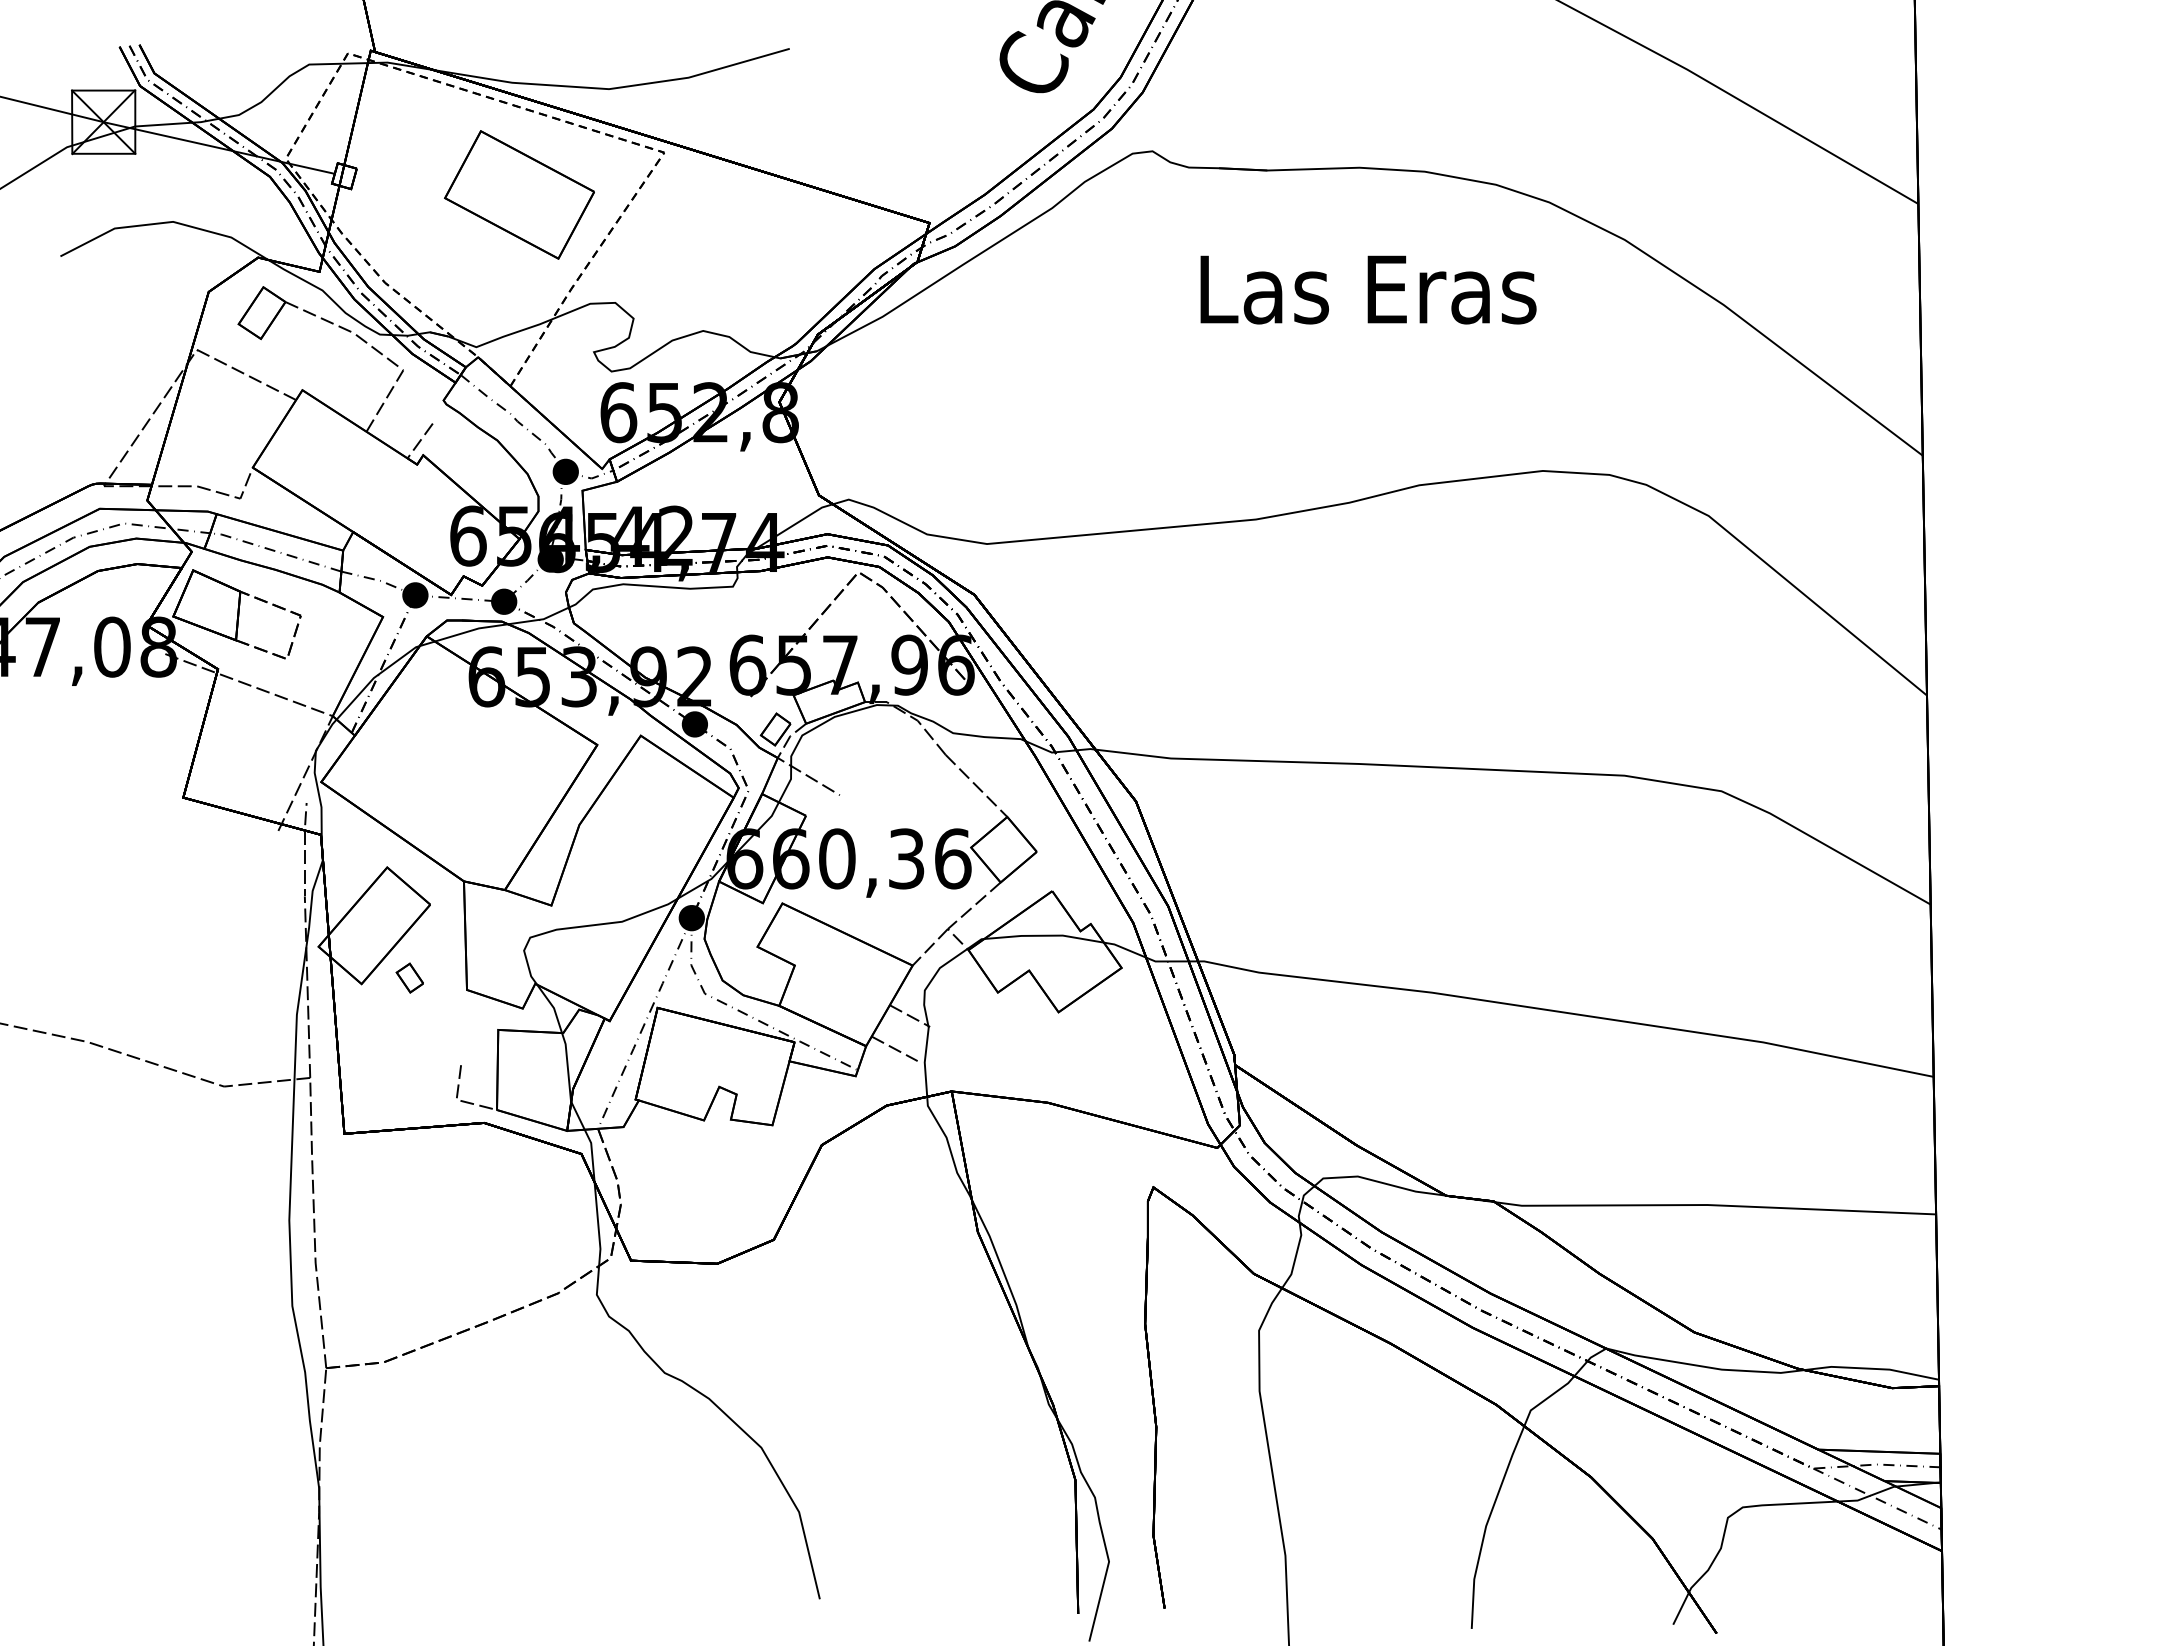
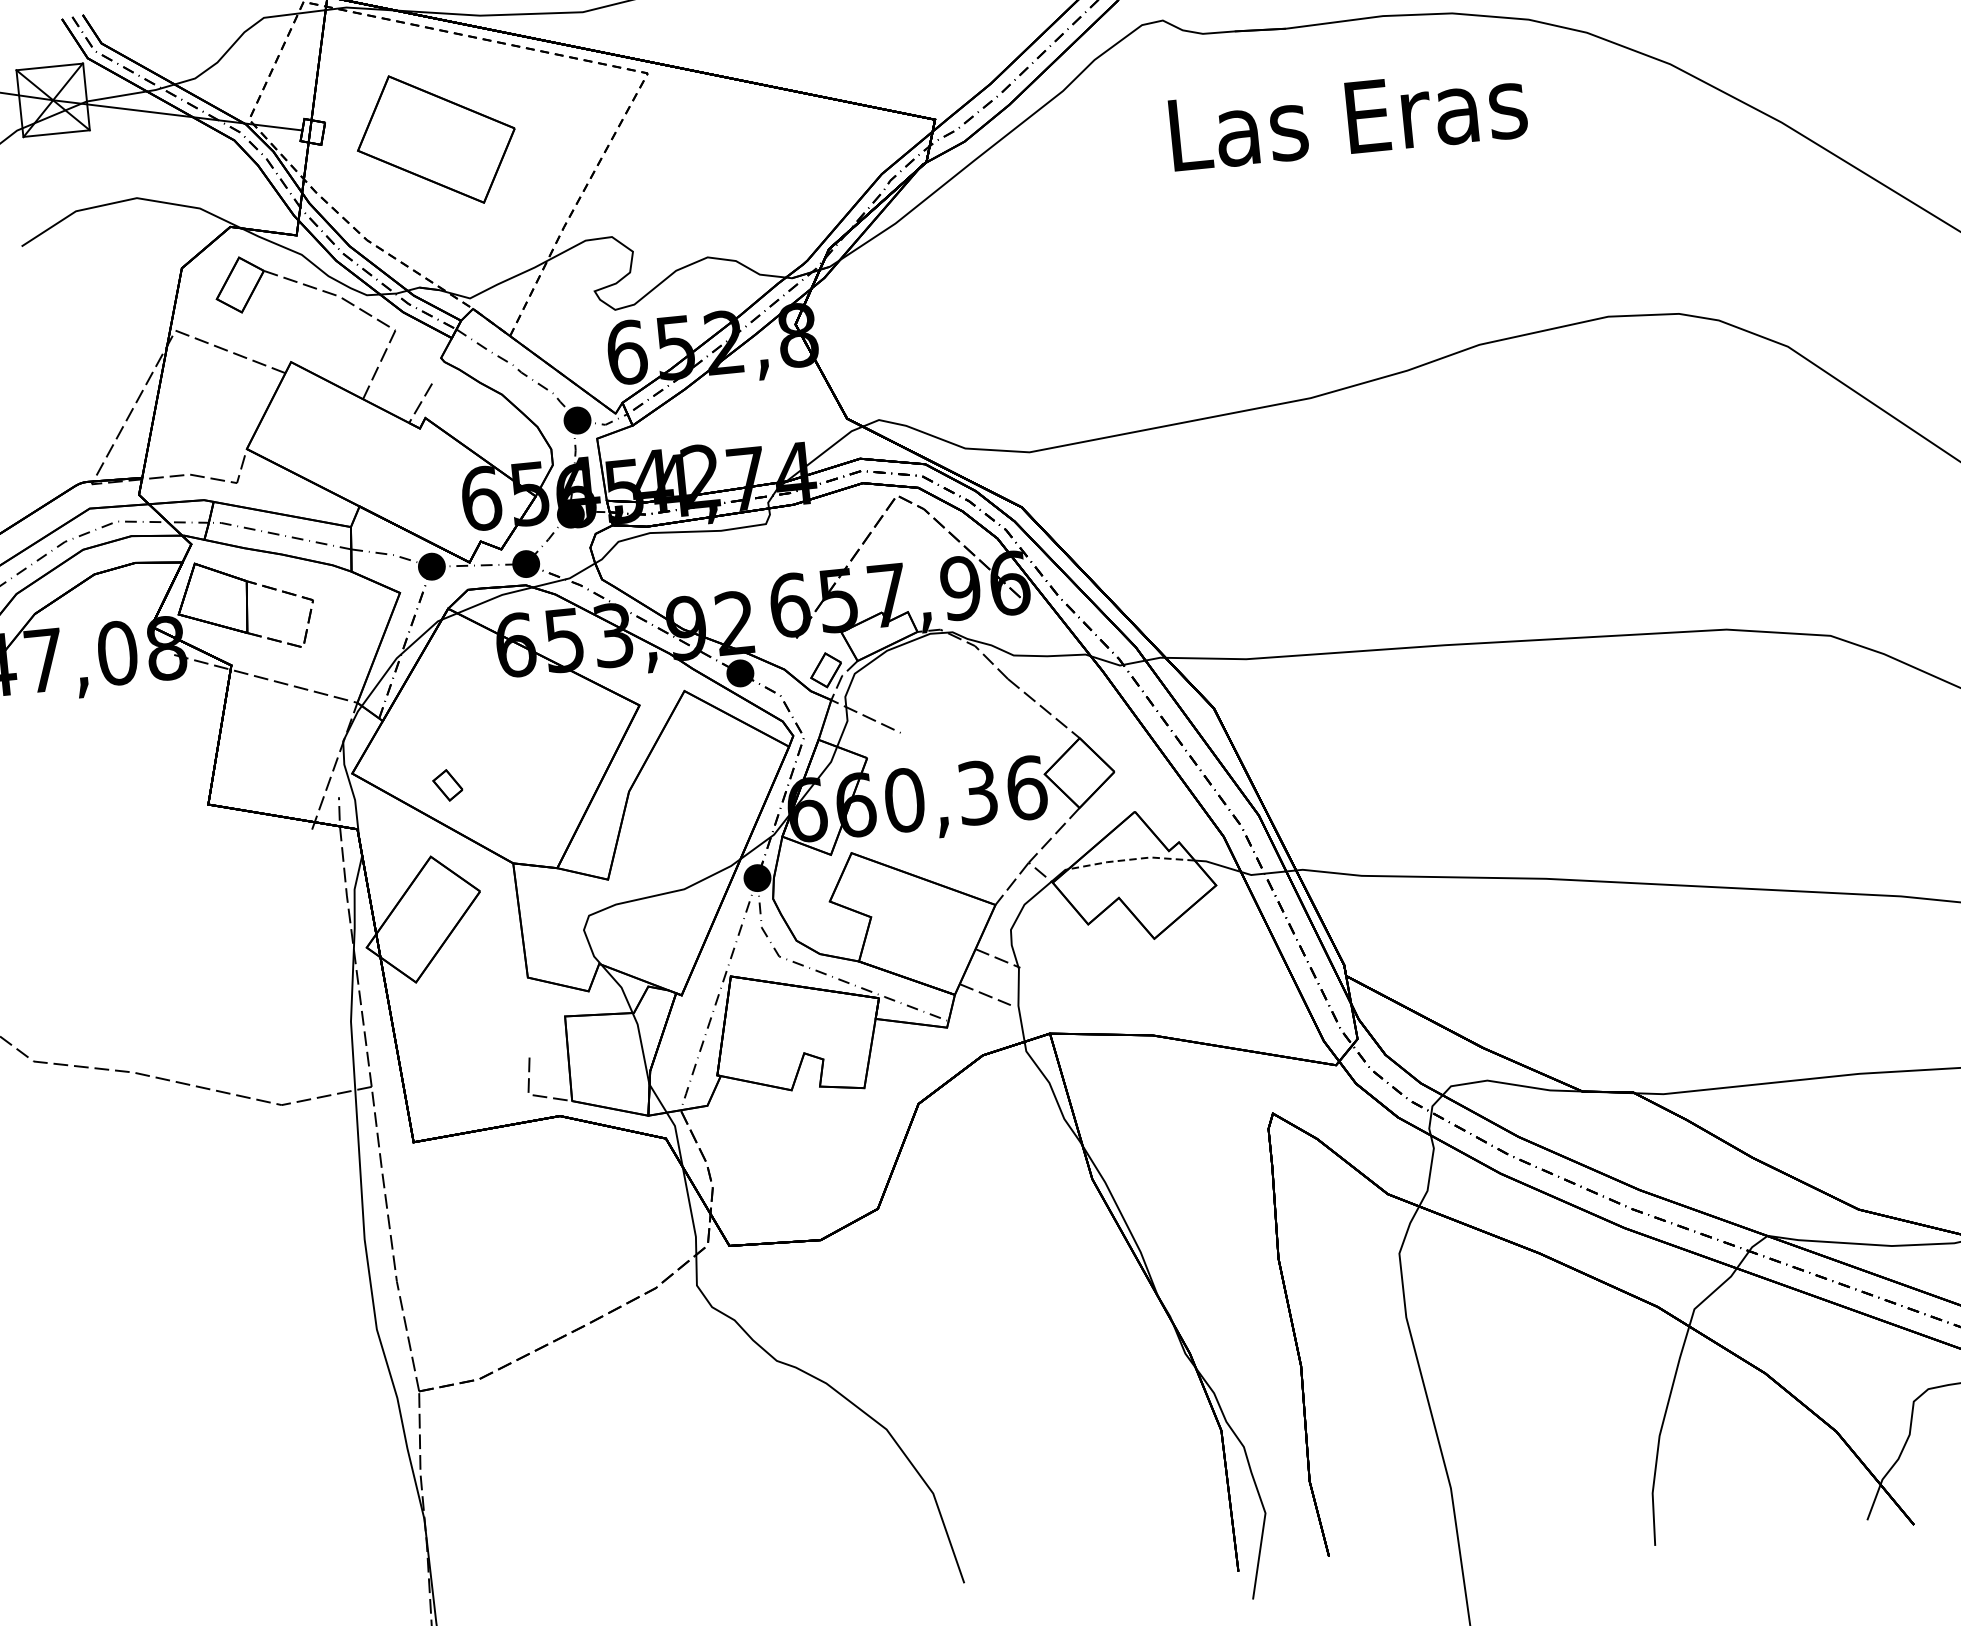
part: (519, 194) -> (436, 139), moved
text: (1368, 289) -> (1348, 118), moved
line: (1044, 935) -> (1131, 859), solid -> dashed
part: (409, 977) -> (447, 784), moved

